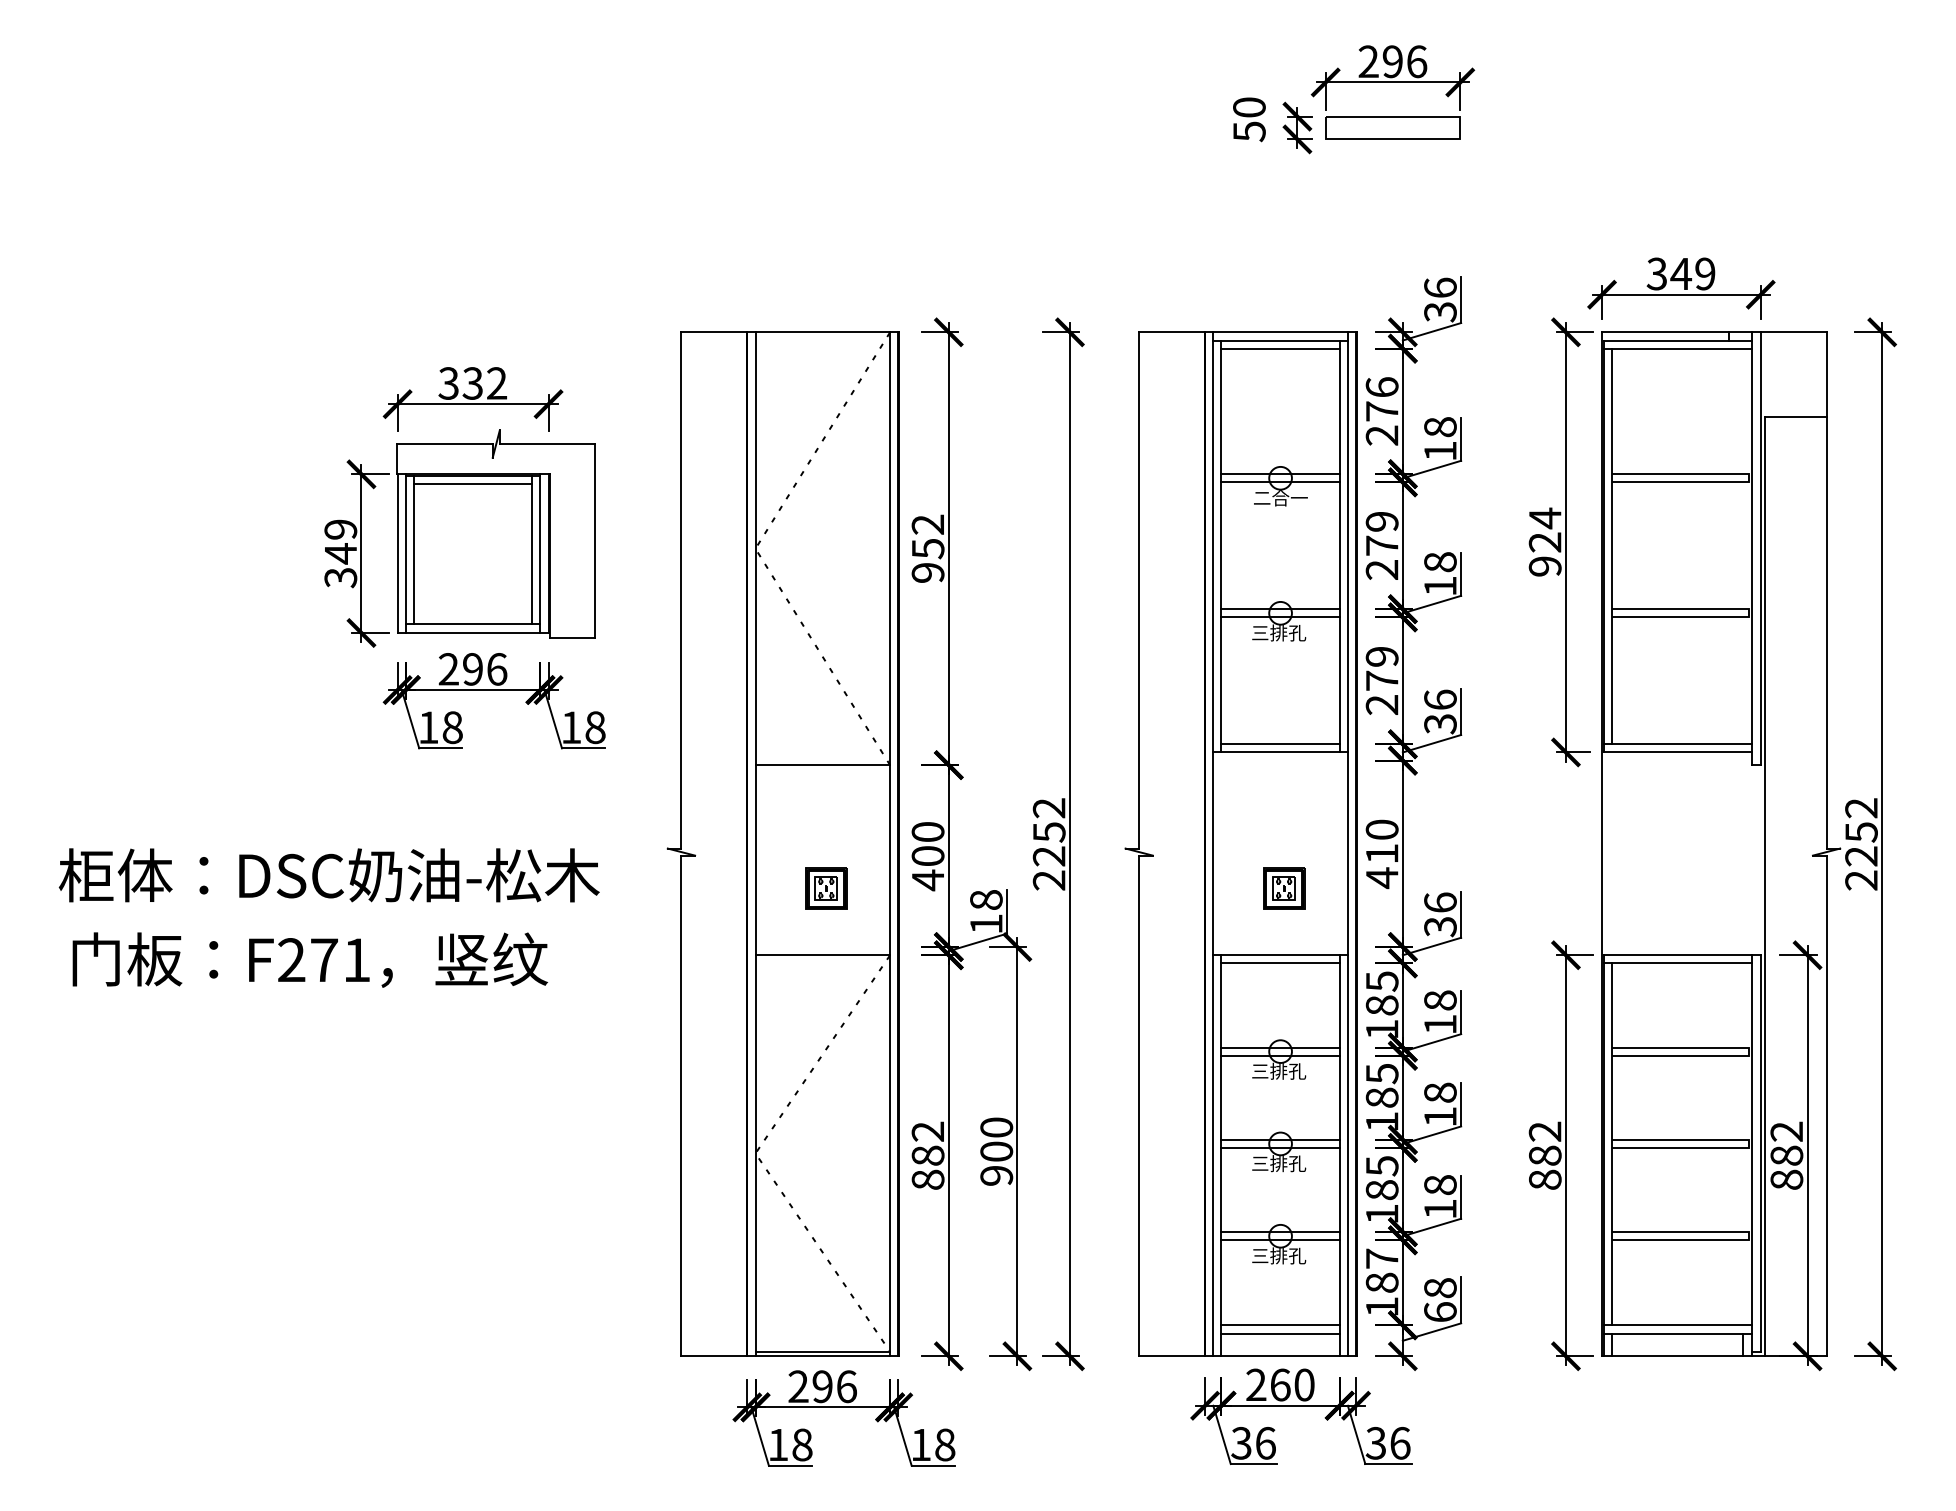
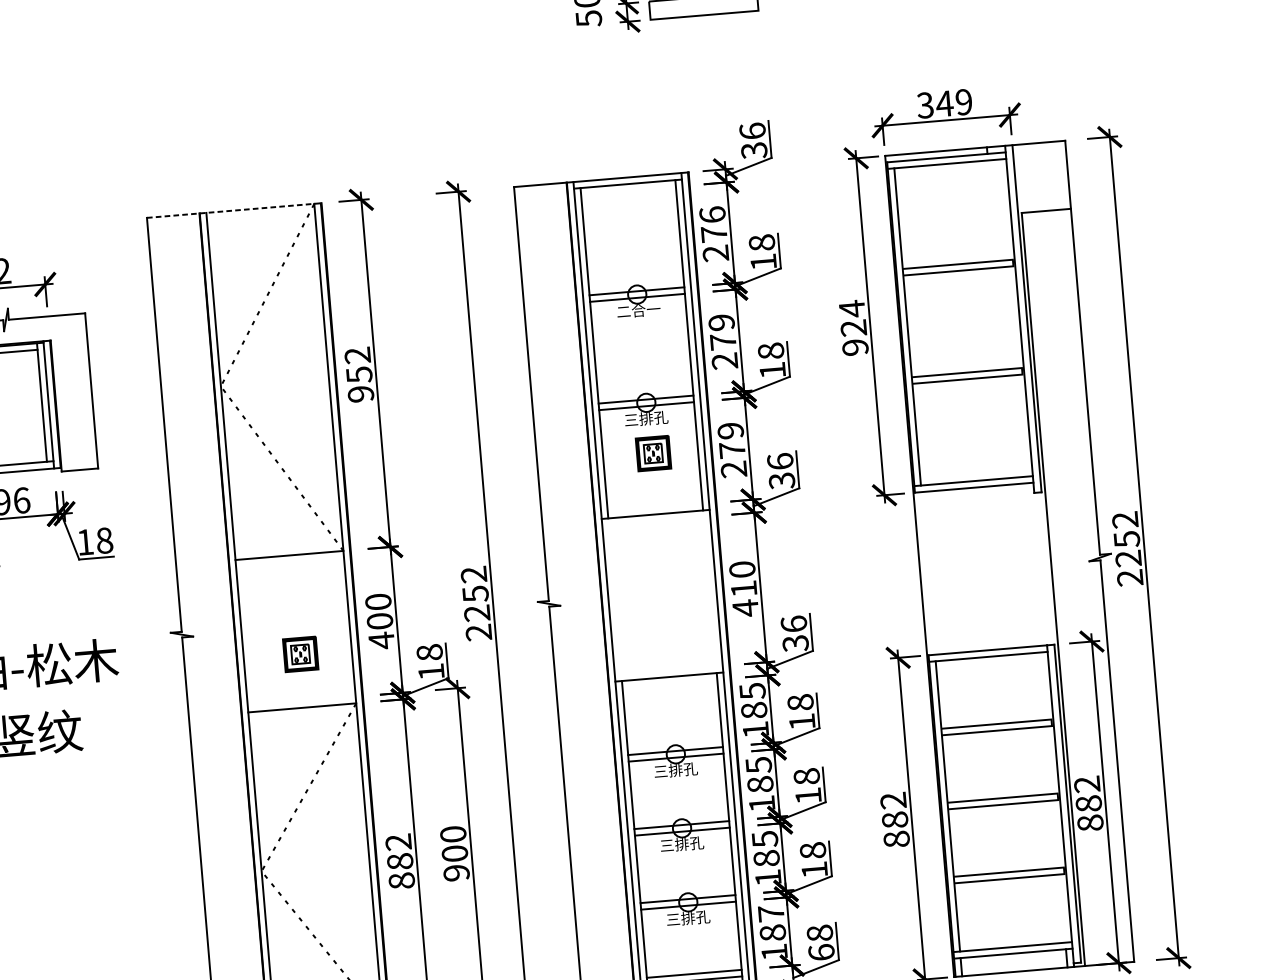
line: (790, 332) -> (234, 210), solid -> dashed
line: (1280, 348) -> (628, 190), removed
line: (1280, 744) -> (655, 508), removed
part: (1284, 888) -> (653, 453), moved
line: (1280, 963) -> (669, 683), removed

